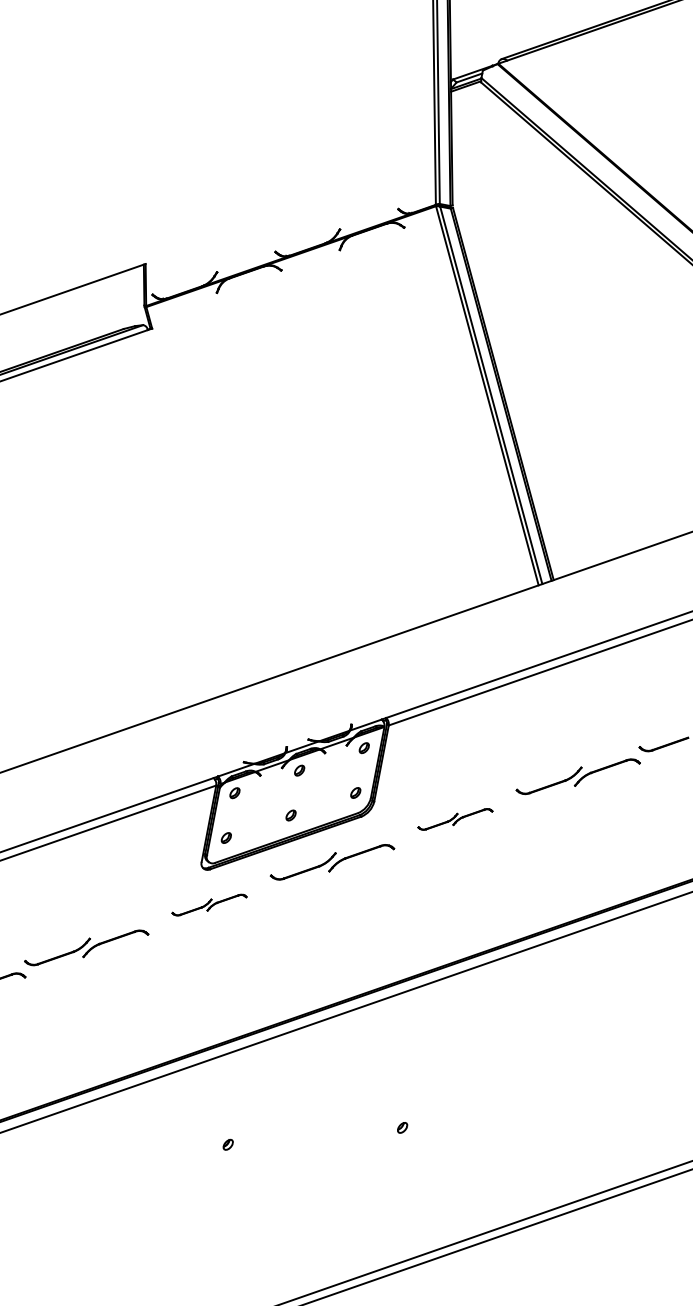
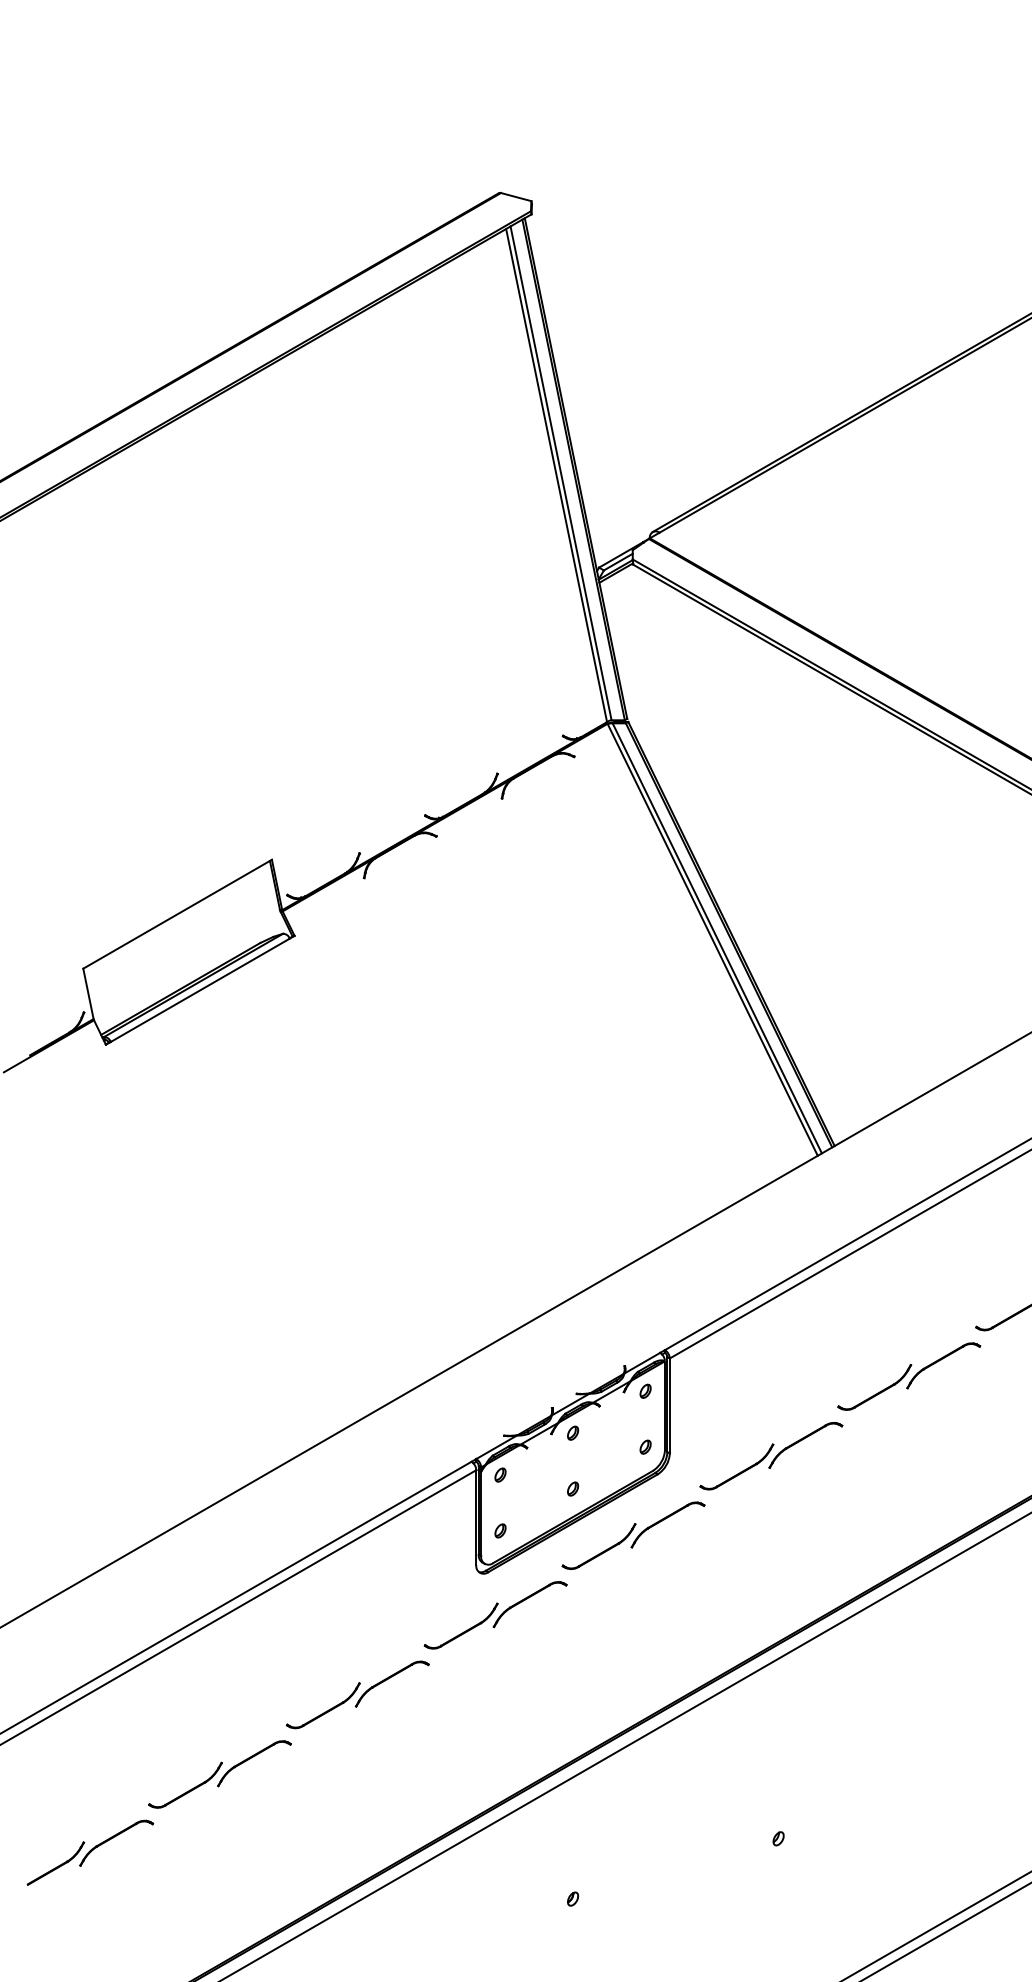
part: (455, 818) -> (771, 1455), size x1.67
part: (209, 905) -> (495, 1615), size x1.67

